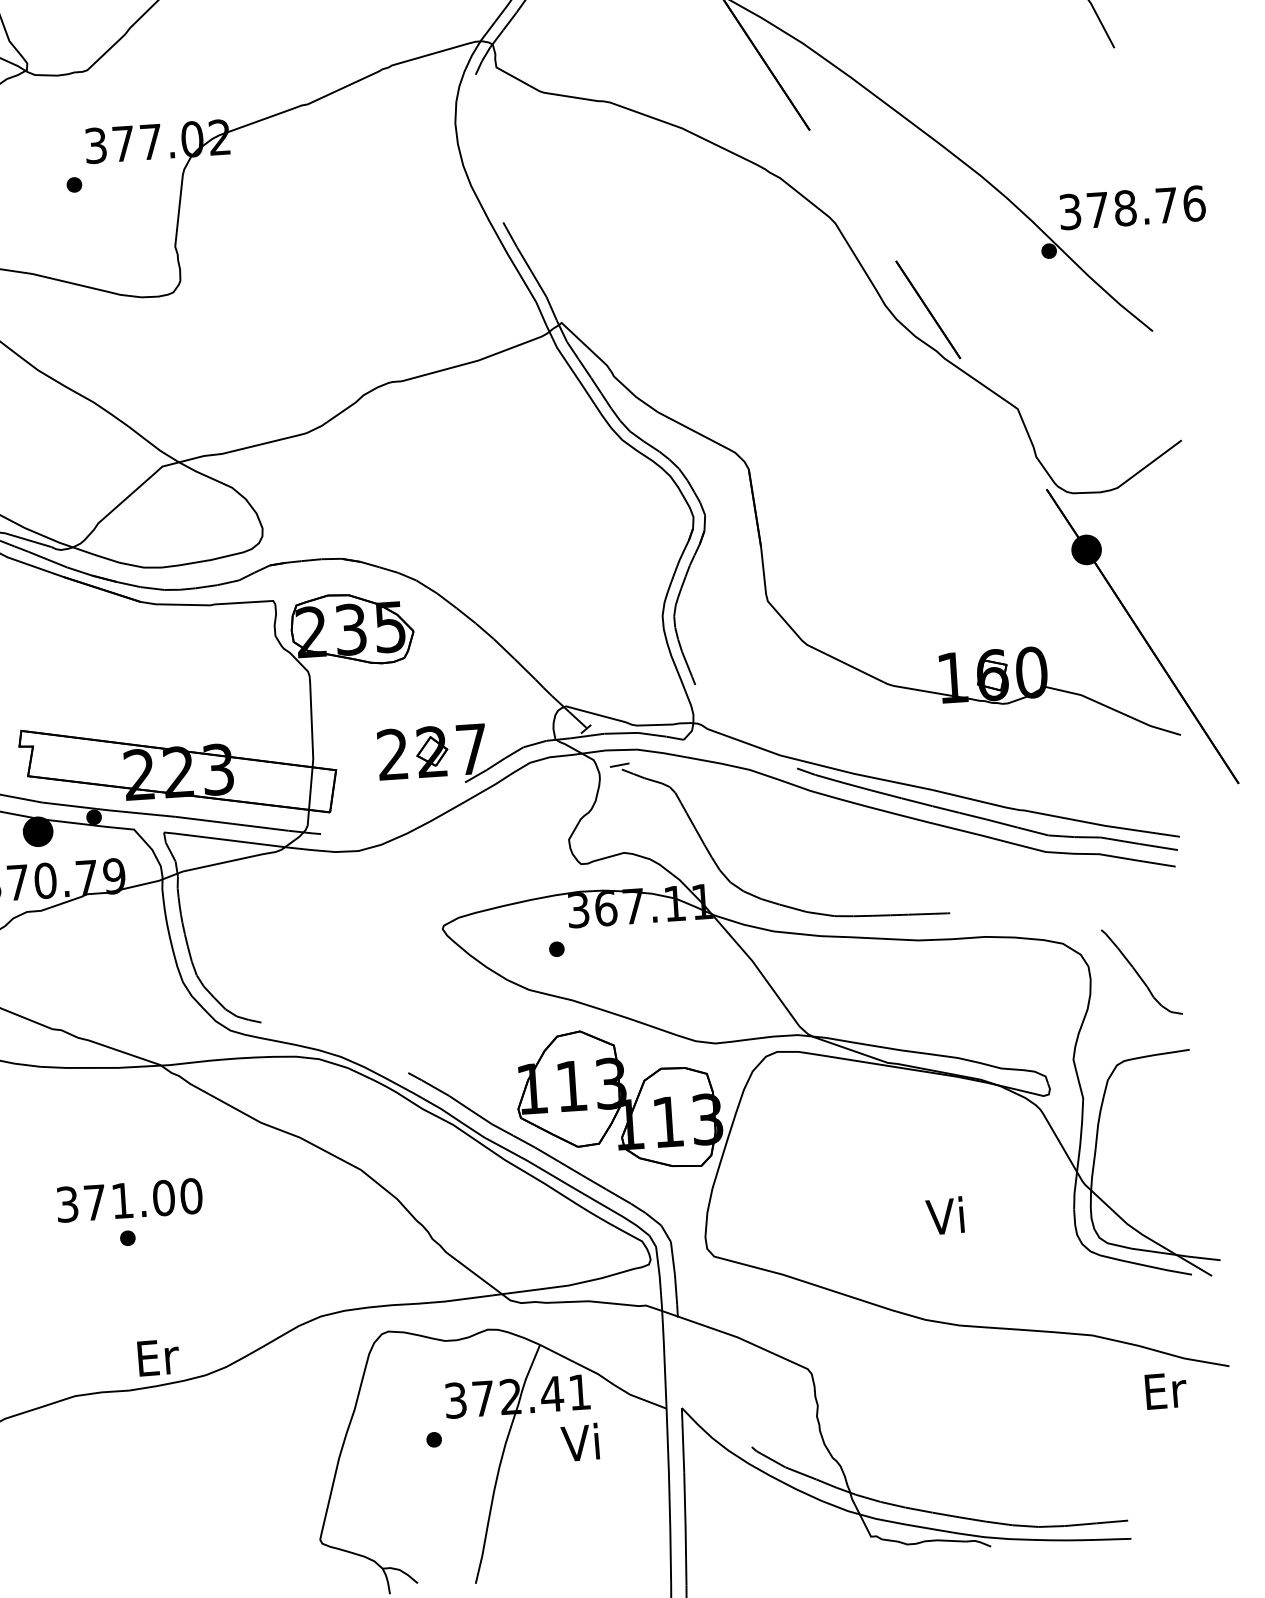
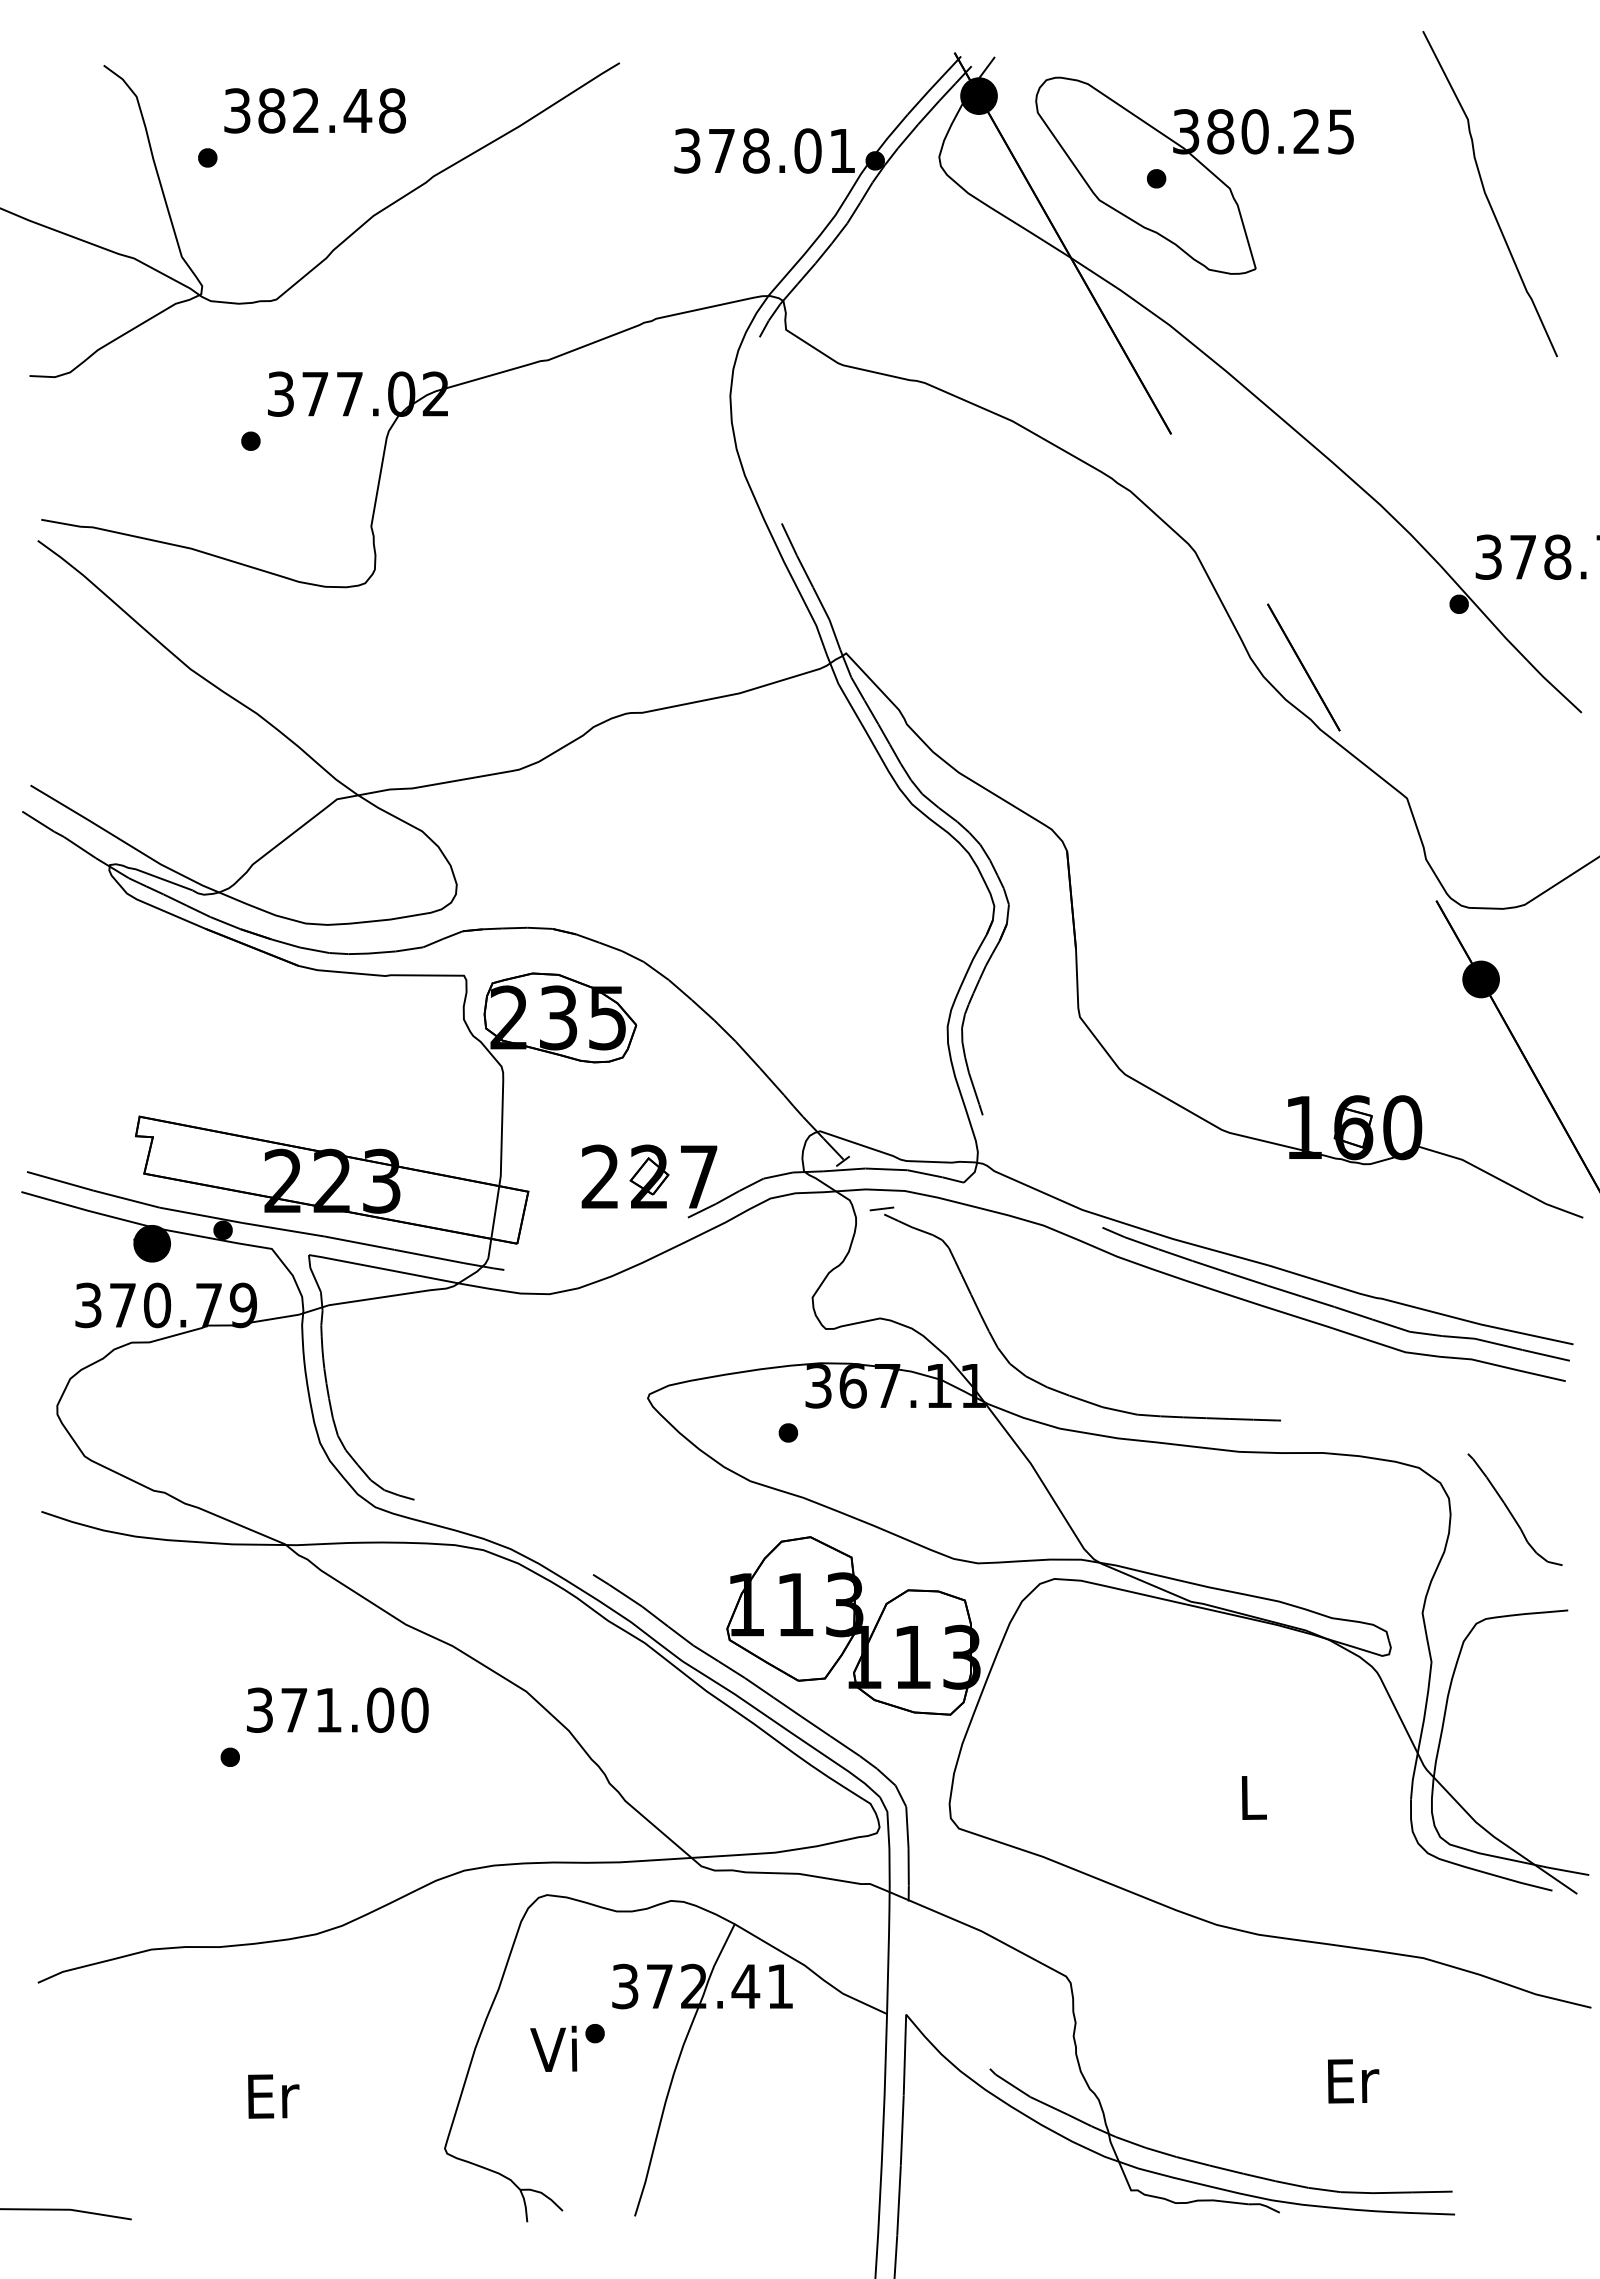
text: (129, 1199) -> (337, 1709), moved
text: (944, 1215) -> (1249, 1796), Vi -> L
text: (158, 1357) -> (273, 2096), moved
text: (1166, 1391) -> (1353, 2081), moved
text: (580, 1442) -> (553, 2048), moved

